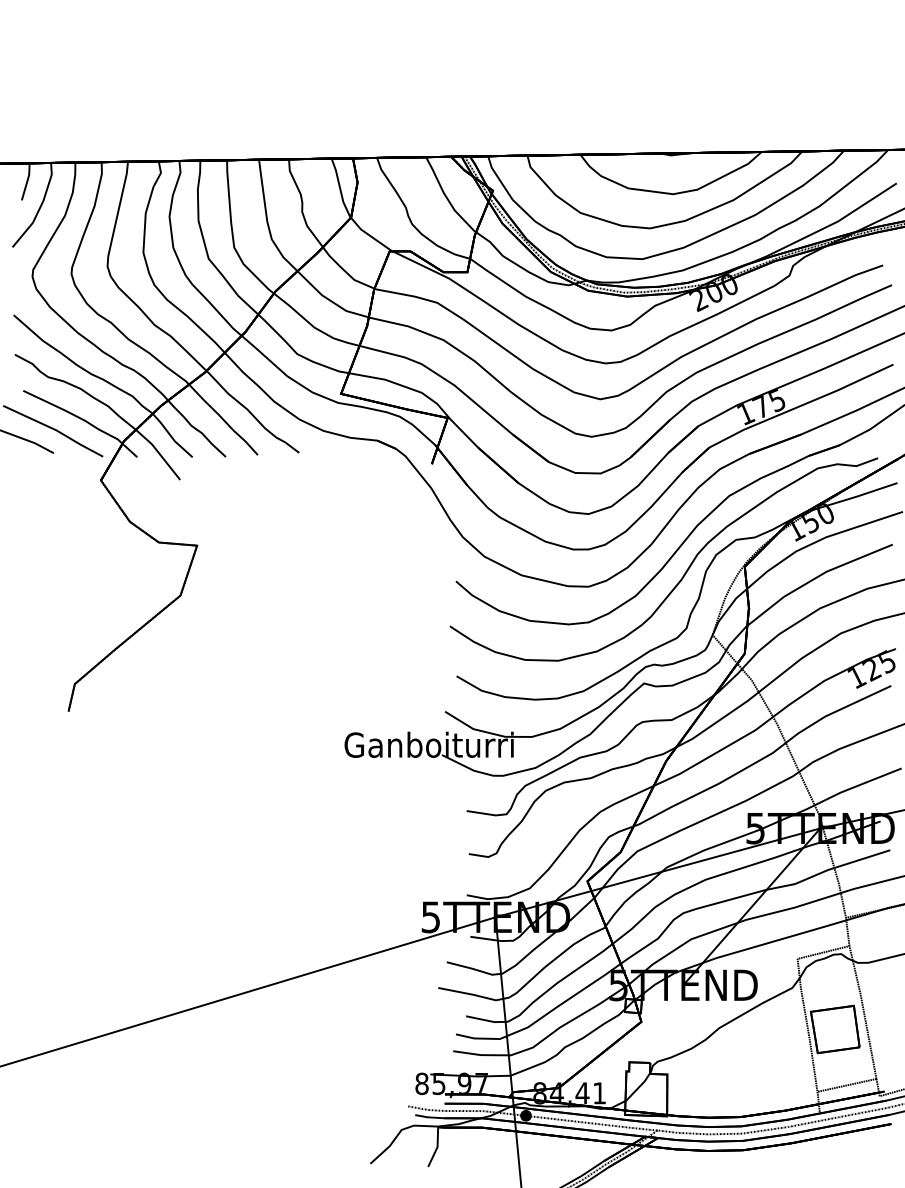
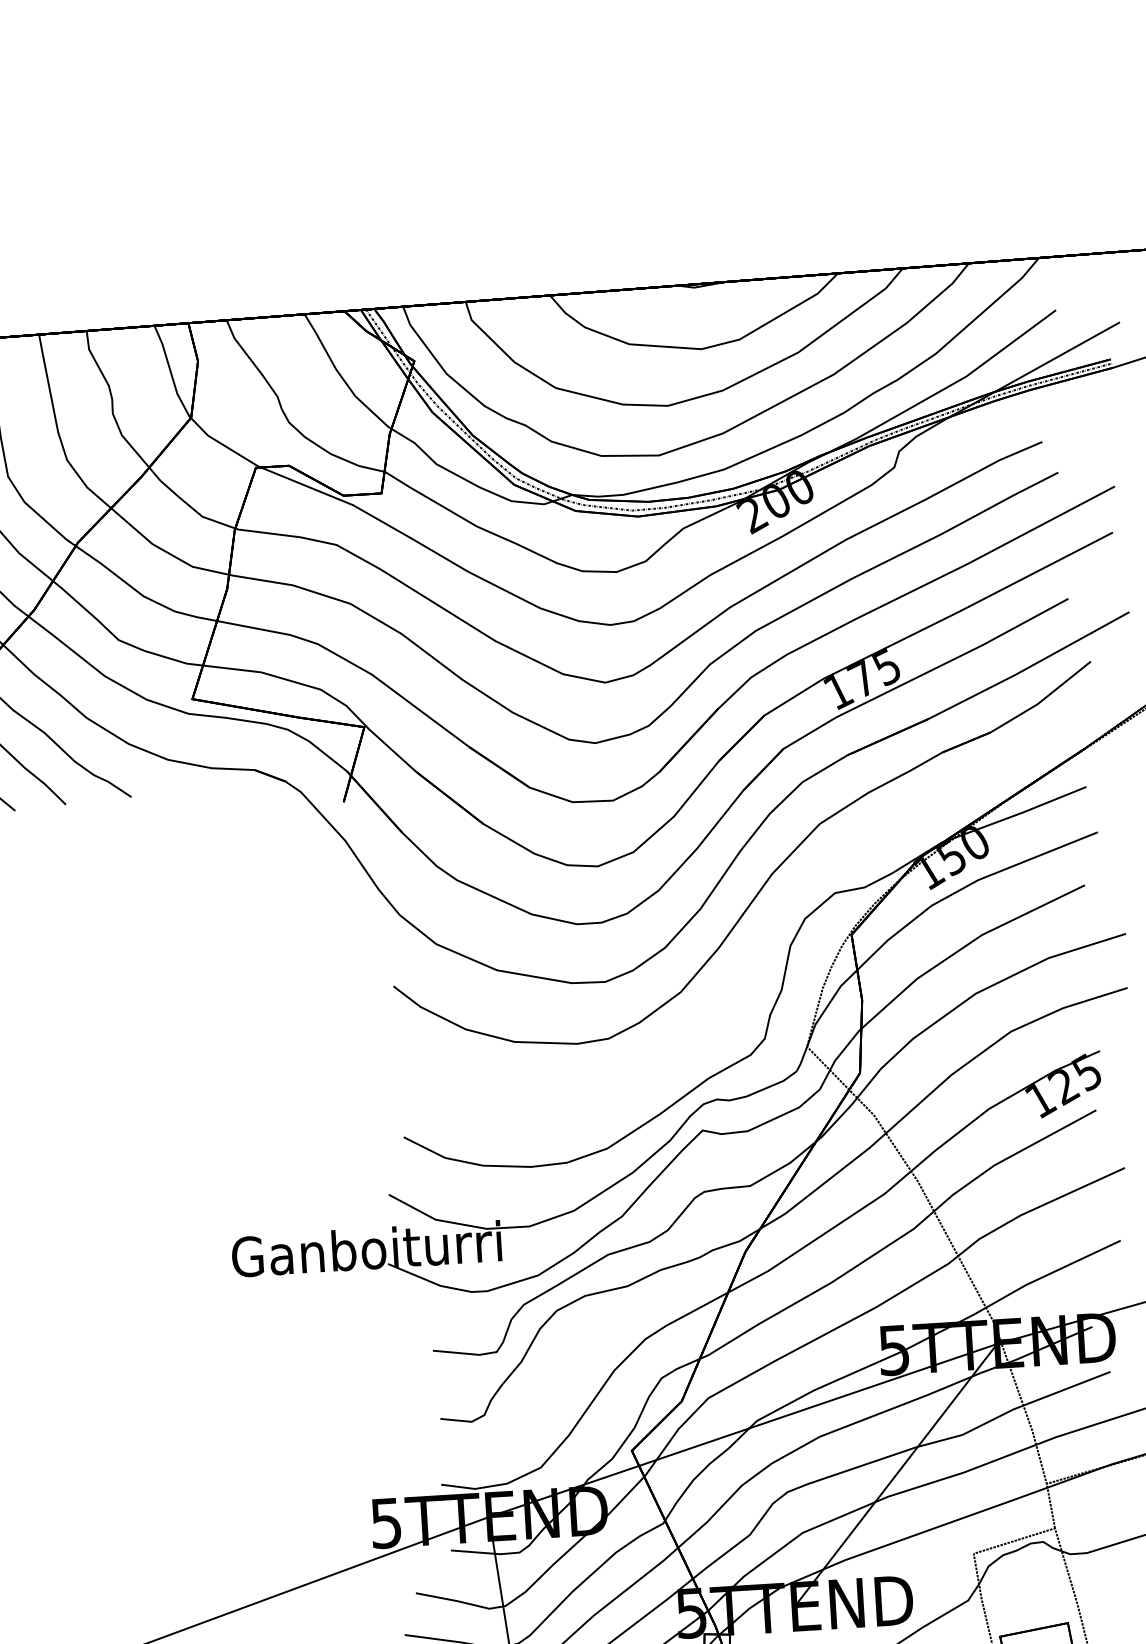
part: (683, 574) -> (754, 953), removed

